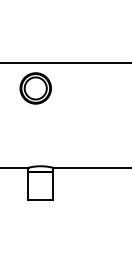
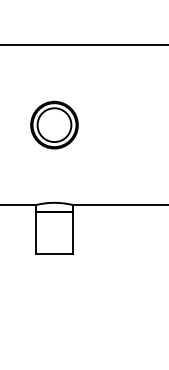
part: (35, 88) -> (54, 125), moved

